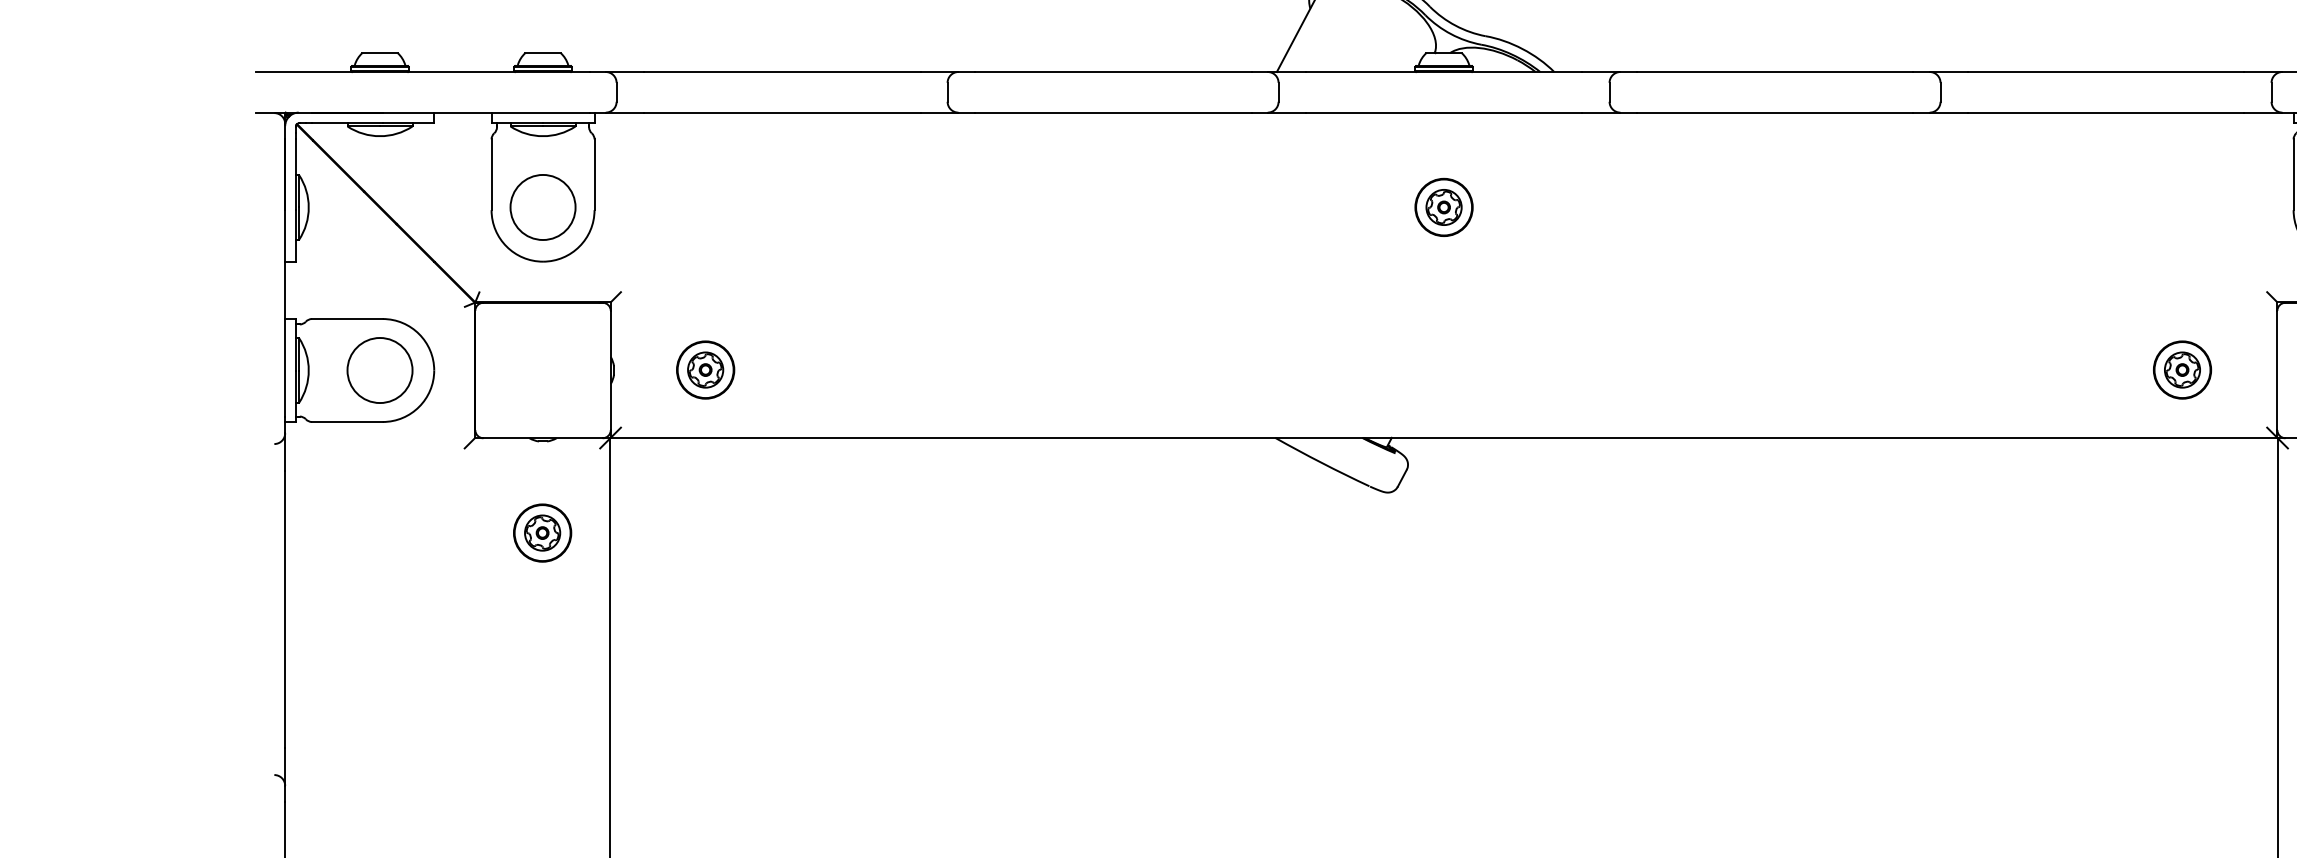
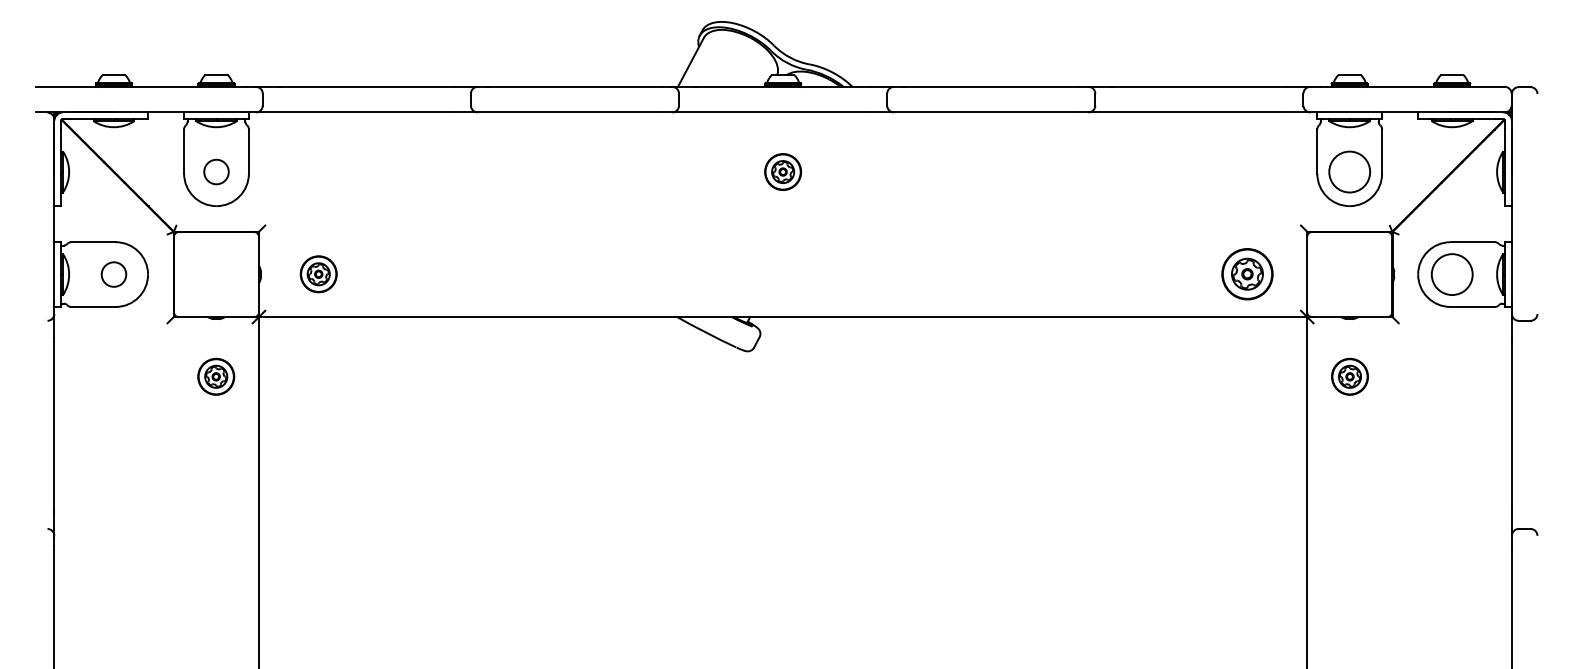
circle: (543, 206) -> (216, 171), size x0.6
circle: (379, 370) -> (113, 274), size x0.6
part: (2182, 370) -> (1247, 274), size x1.4

